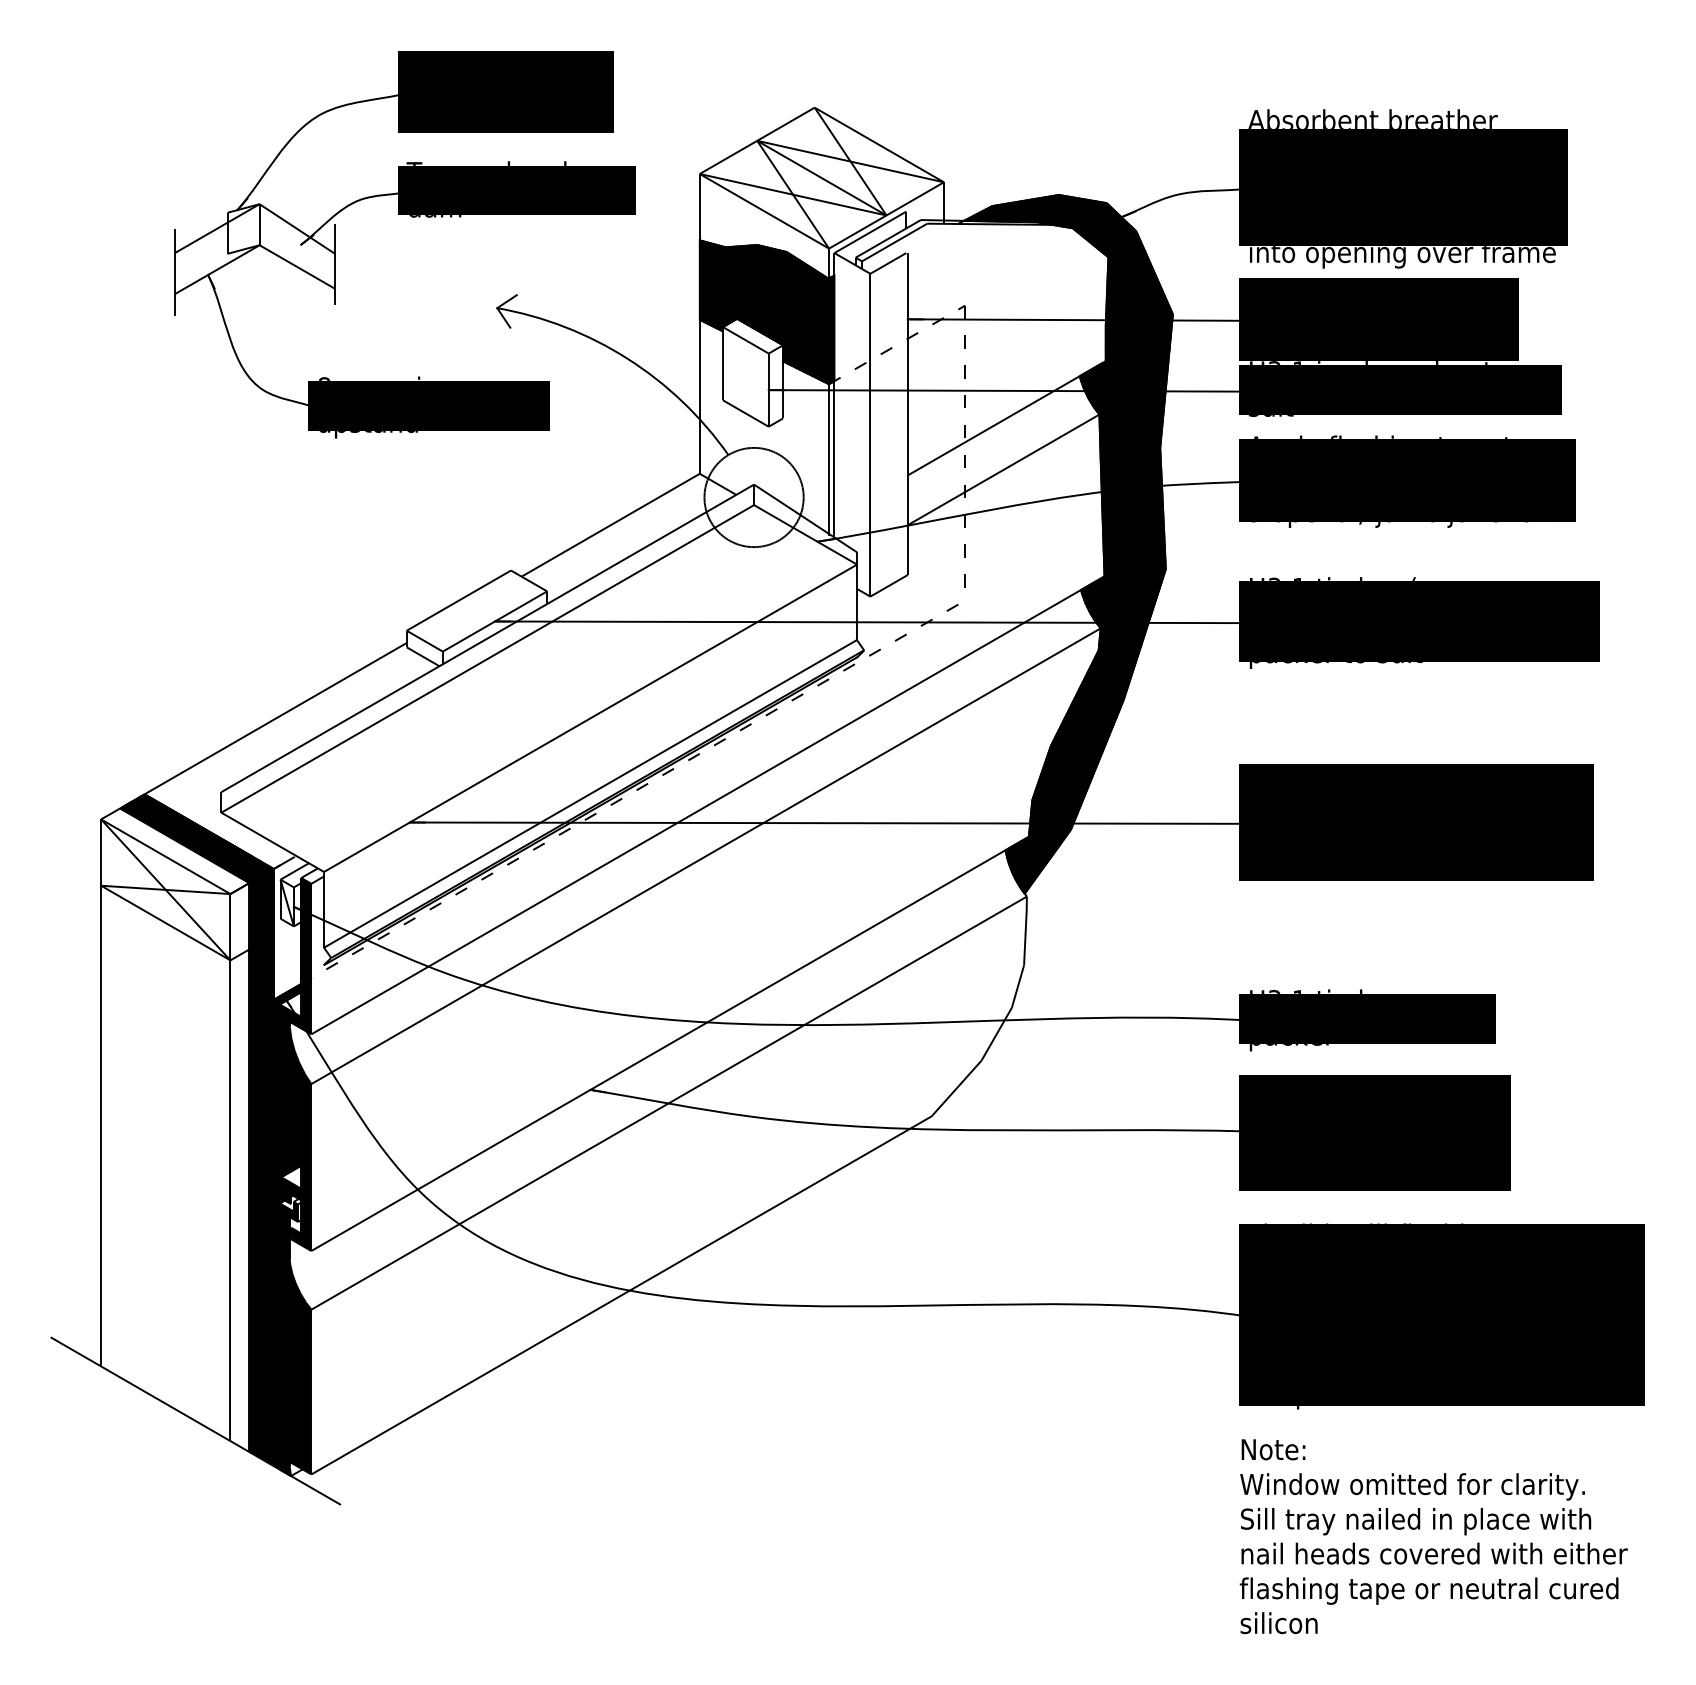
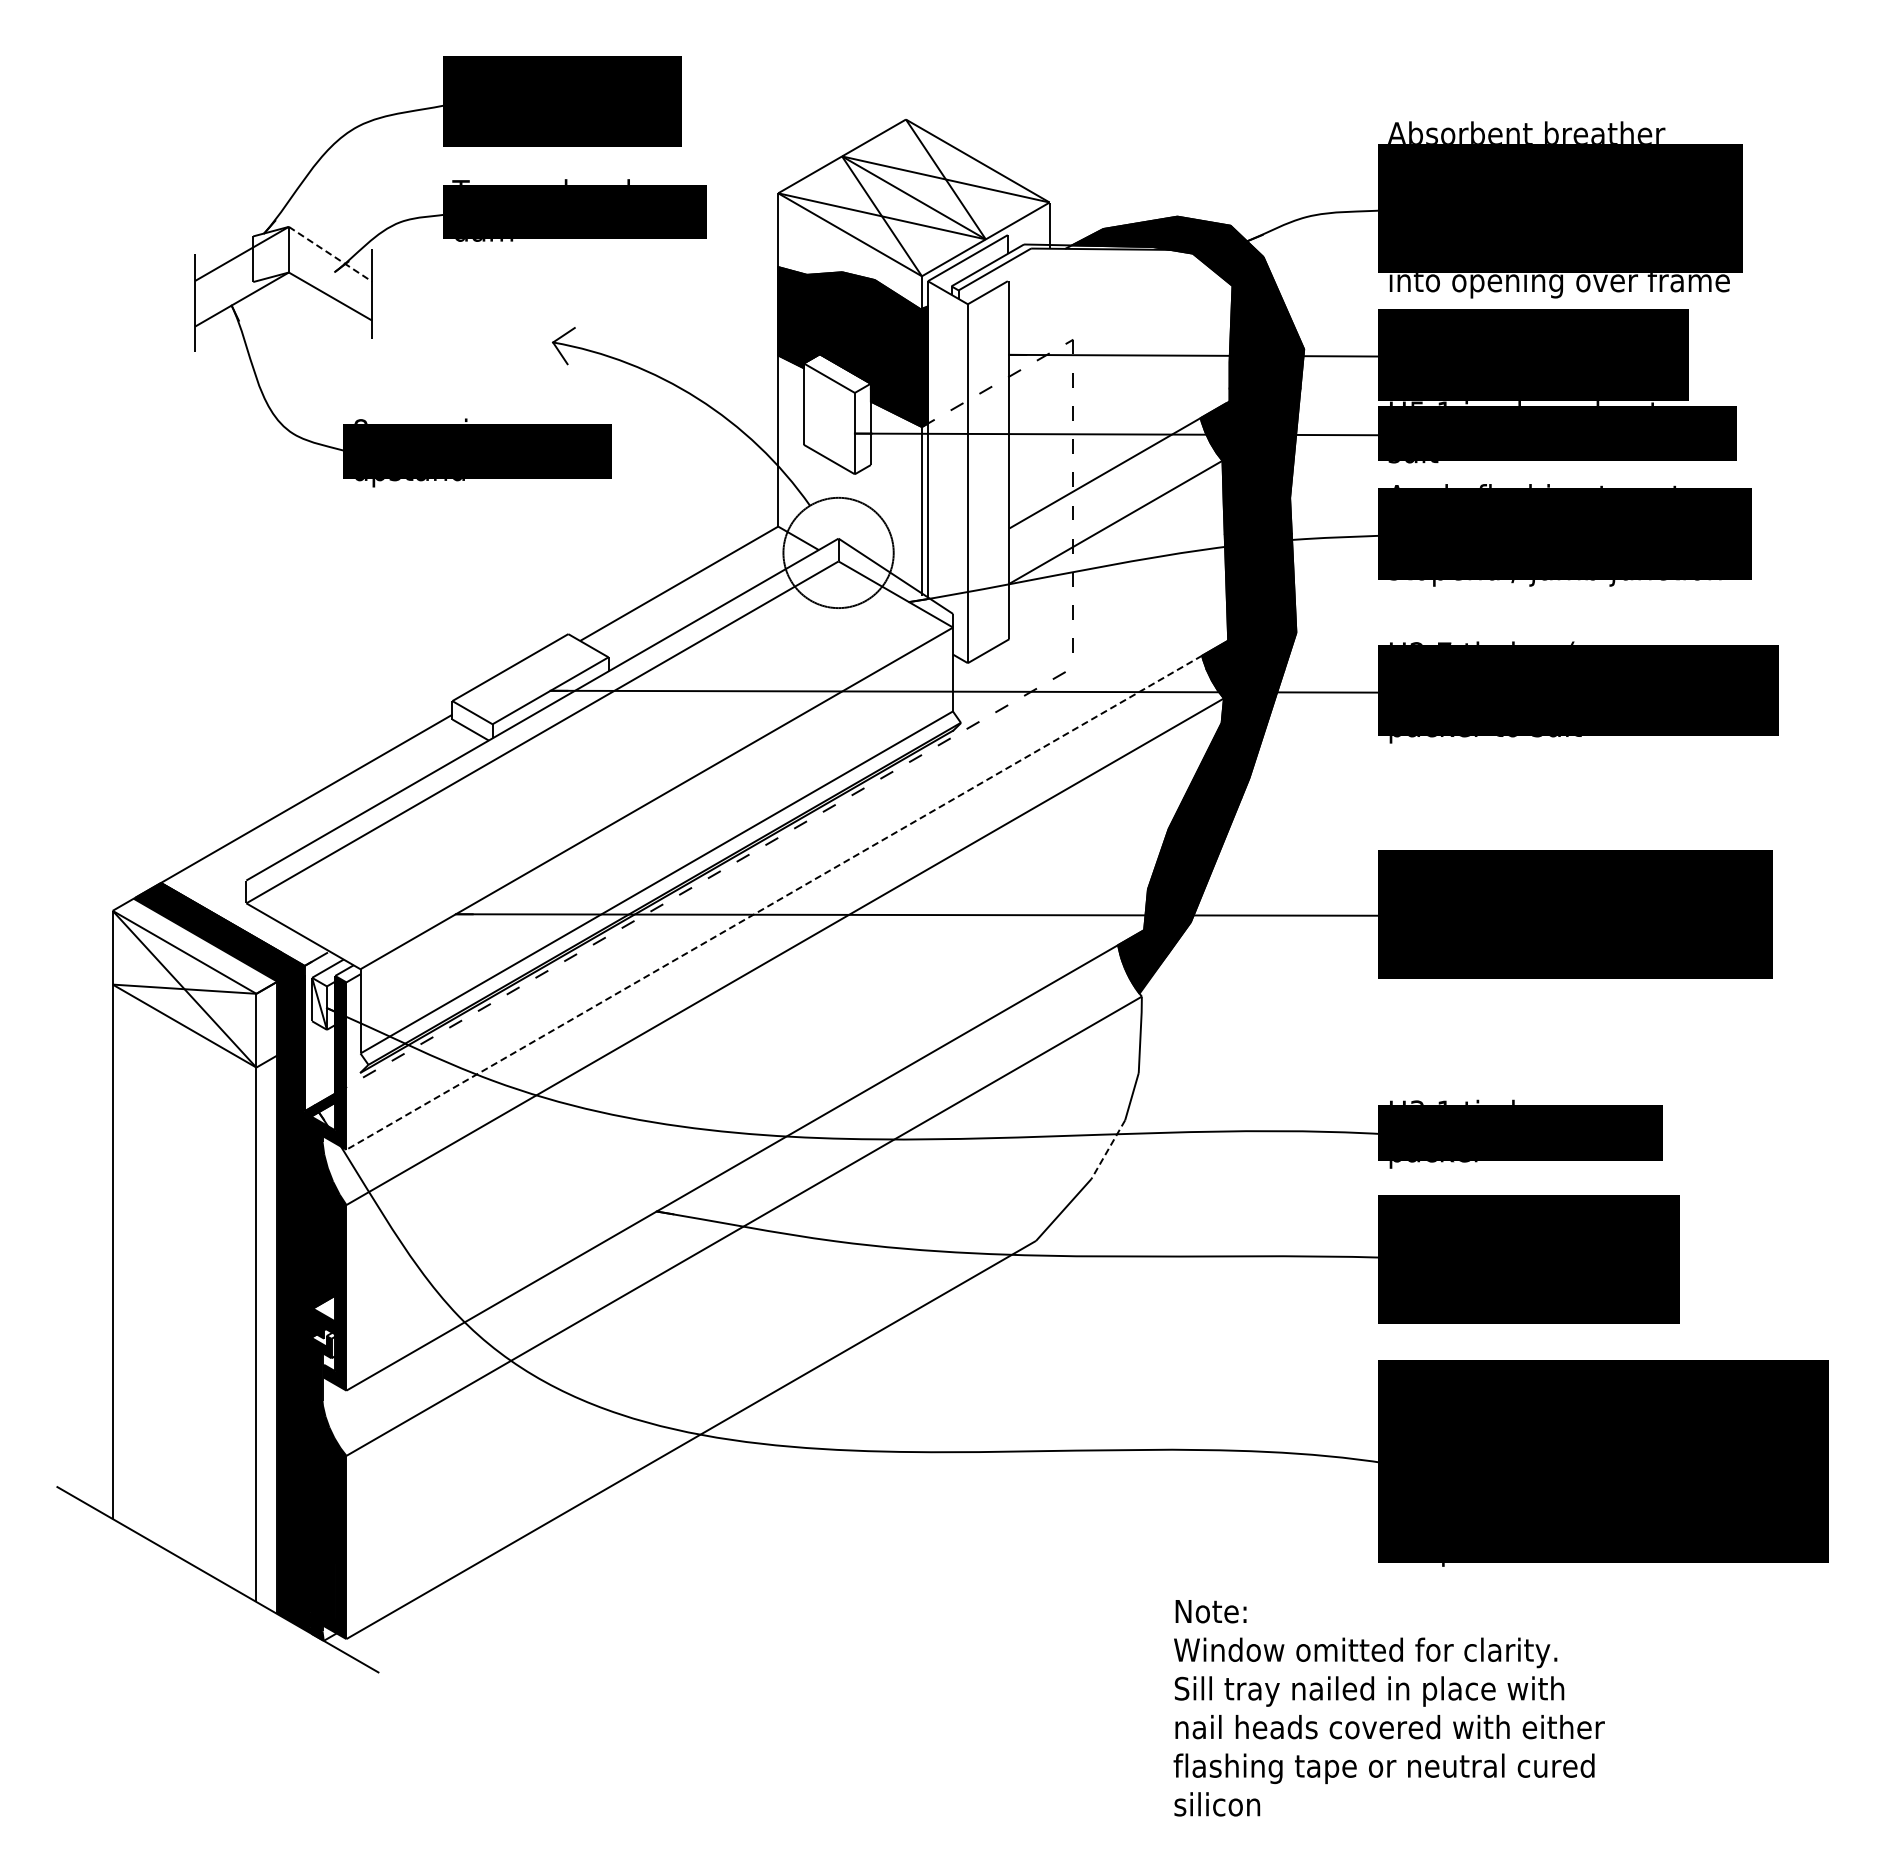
line: (297, 229) -> (330, 254), solid -> dashed
text: (1274, 363) -> (1417, 403), H3.1 -> H5.1
text: (1286, 578) -> (1430, 643), H3.1 -> H2.7
line: (695, 811) -> (773, 902), solid -> dashed
line: (996, 1034) -> (1108, 1149), solid -> dashed
text: (1433, 1536) -> (1388, 1708), moved

